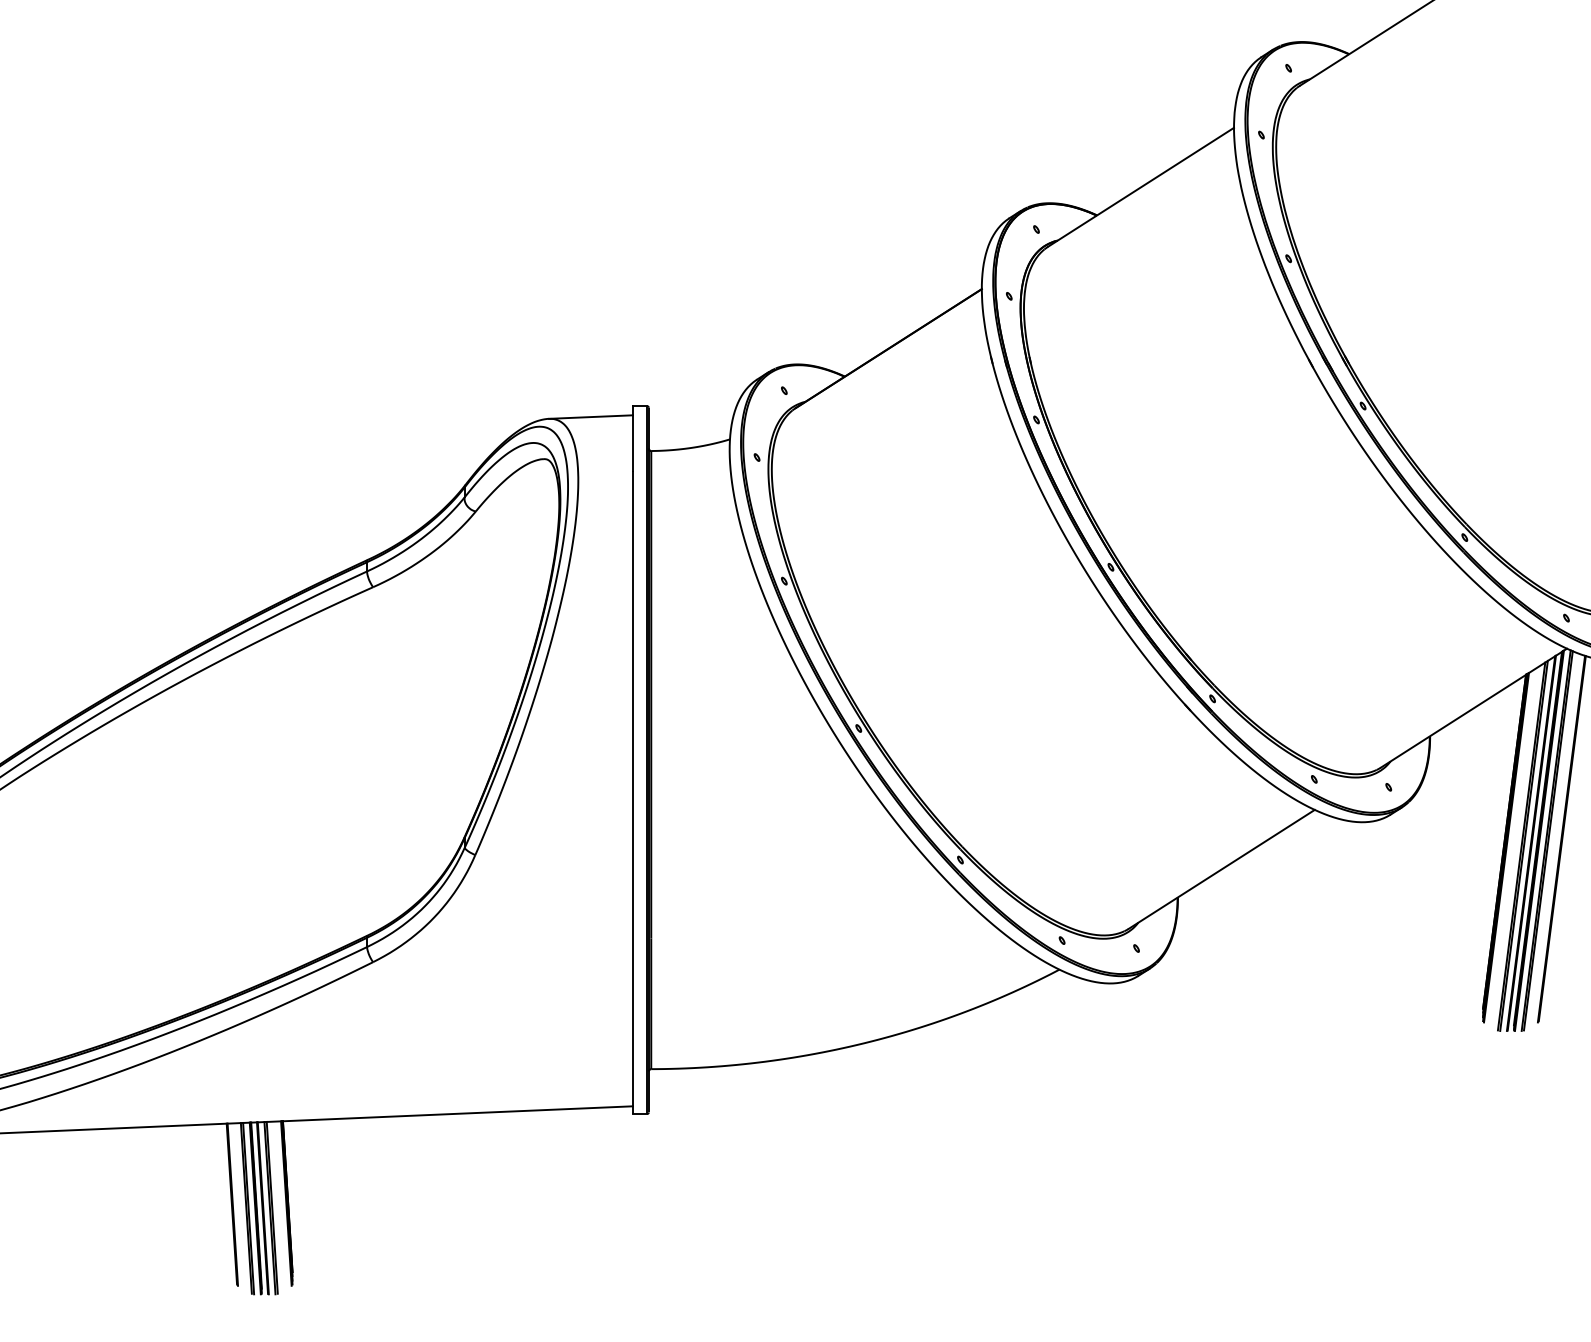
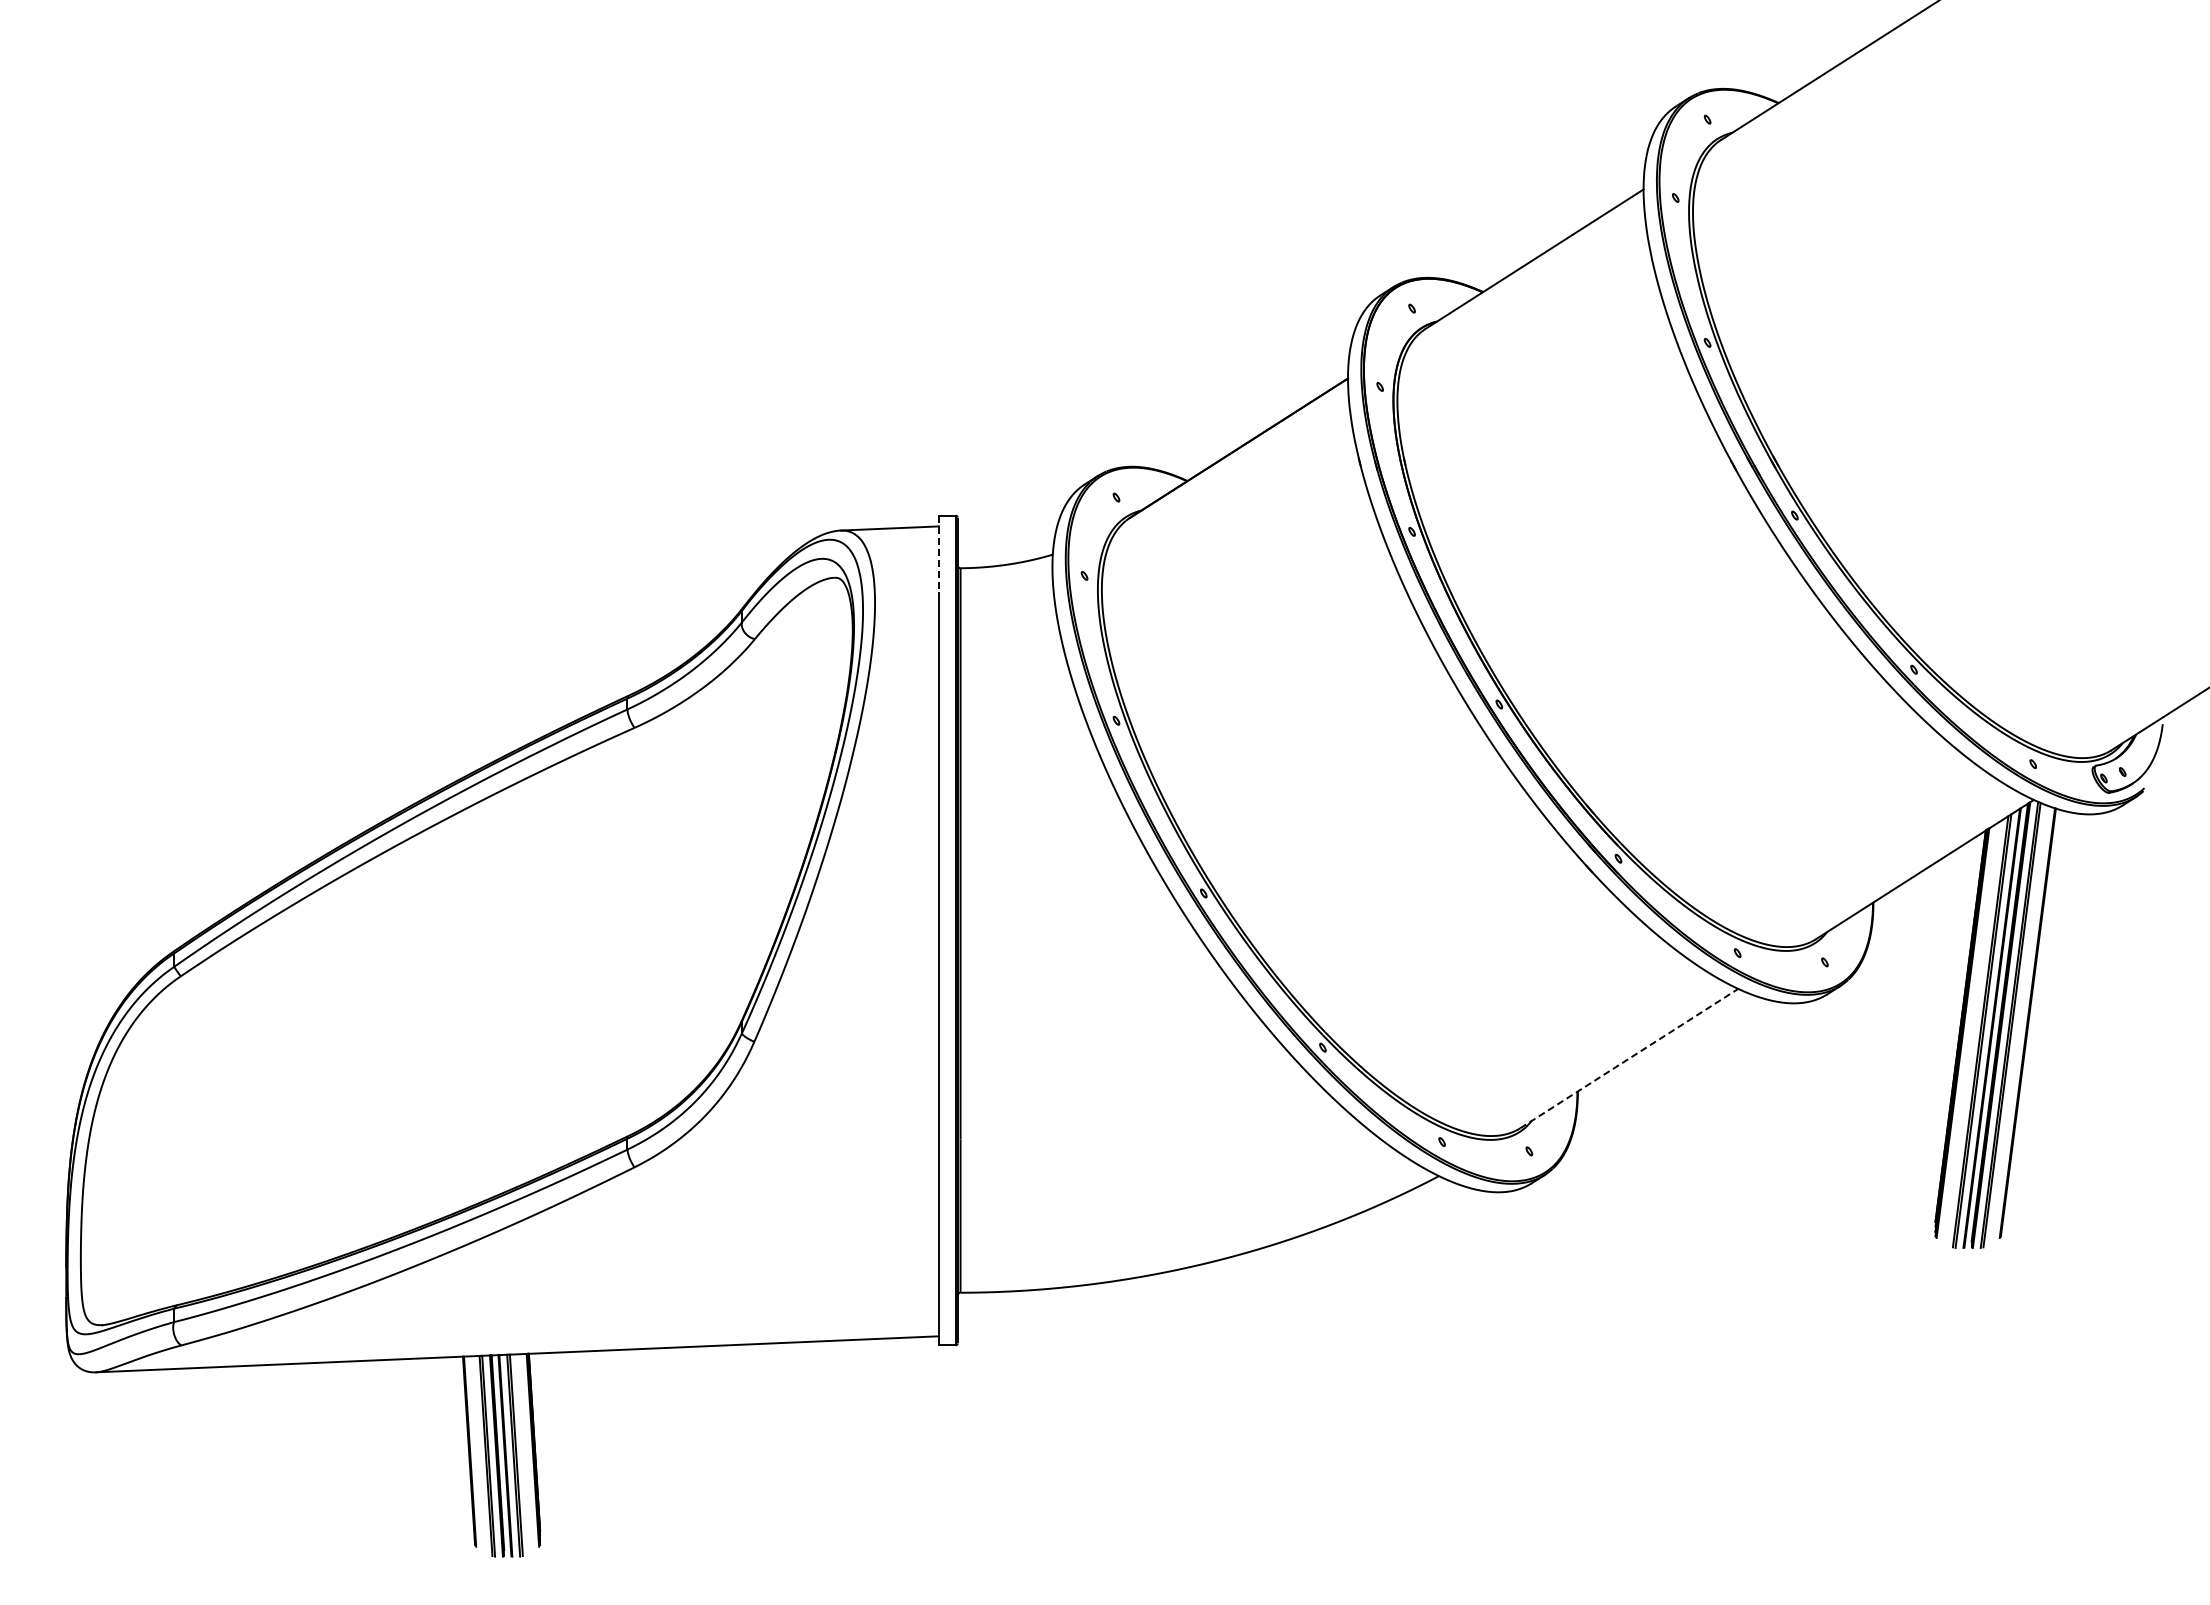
line: (632, 439) -> (938, 554), solid -> dashed
line: (1222, 869) -> (1629, 1058), solid -> dashed

